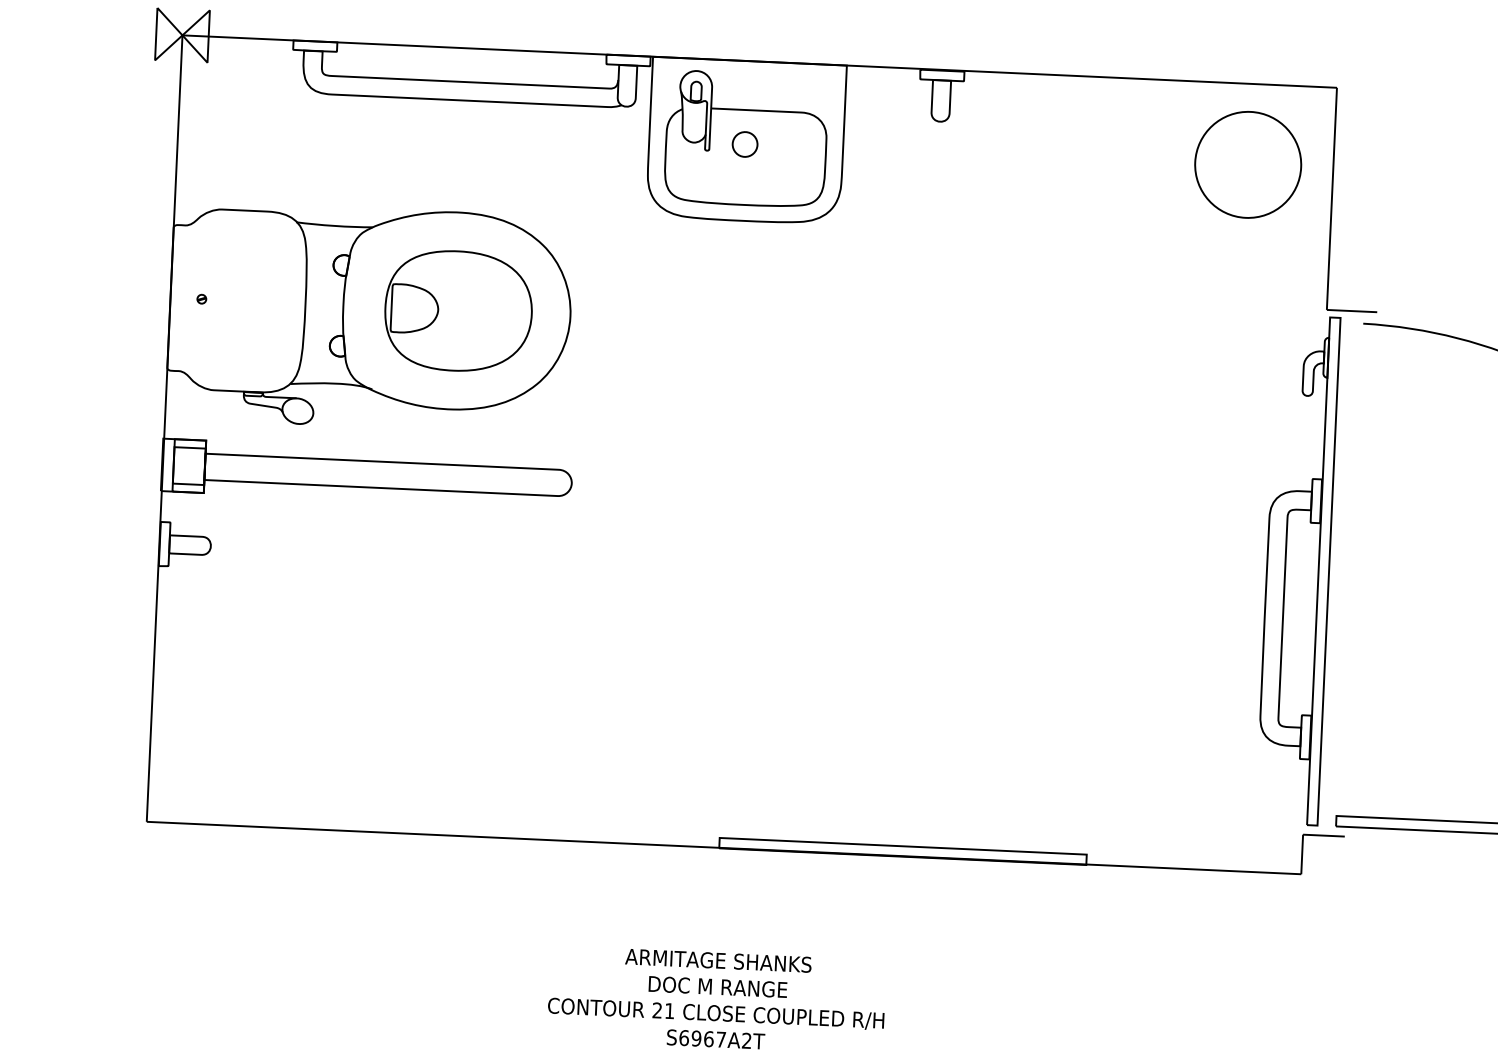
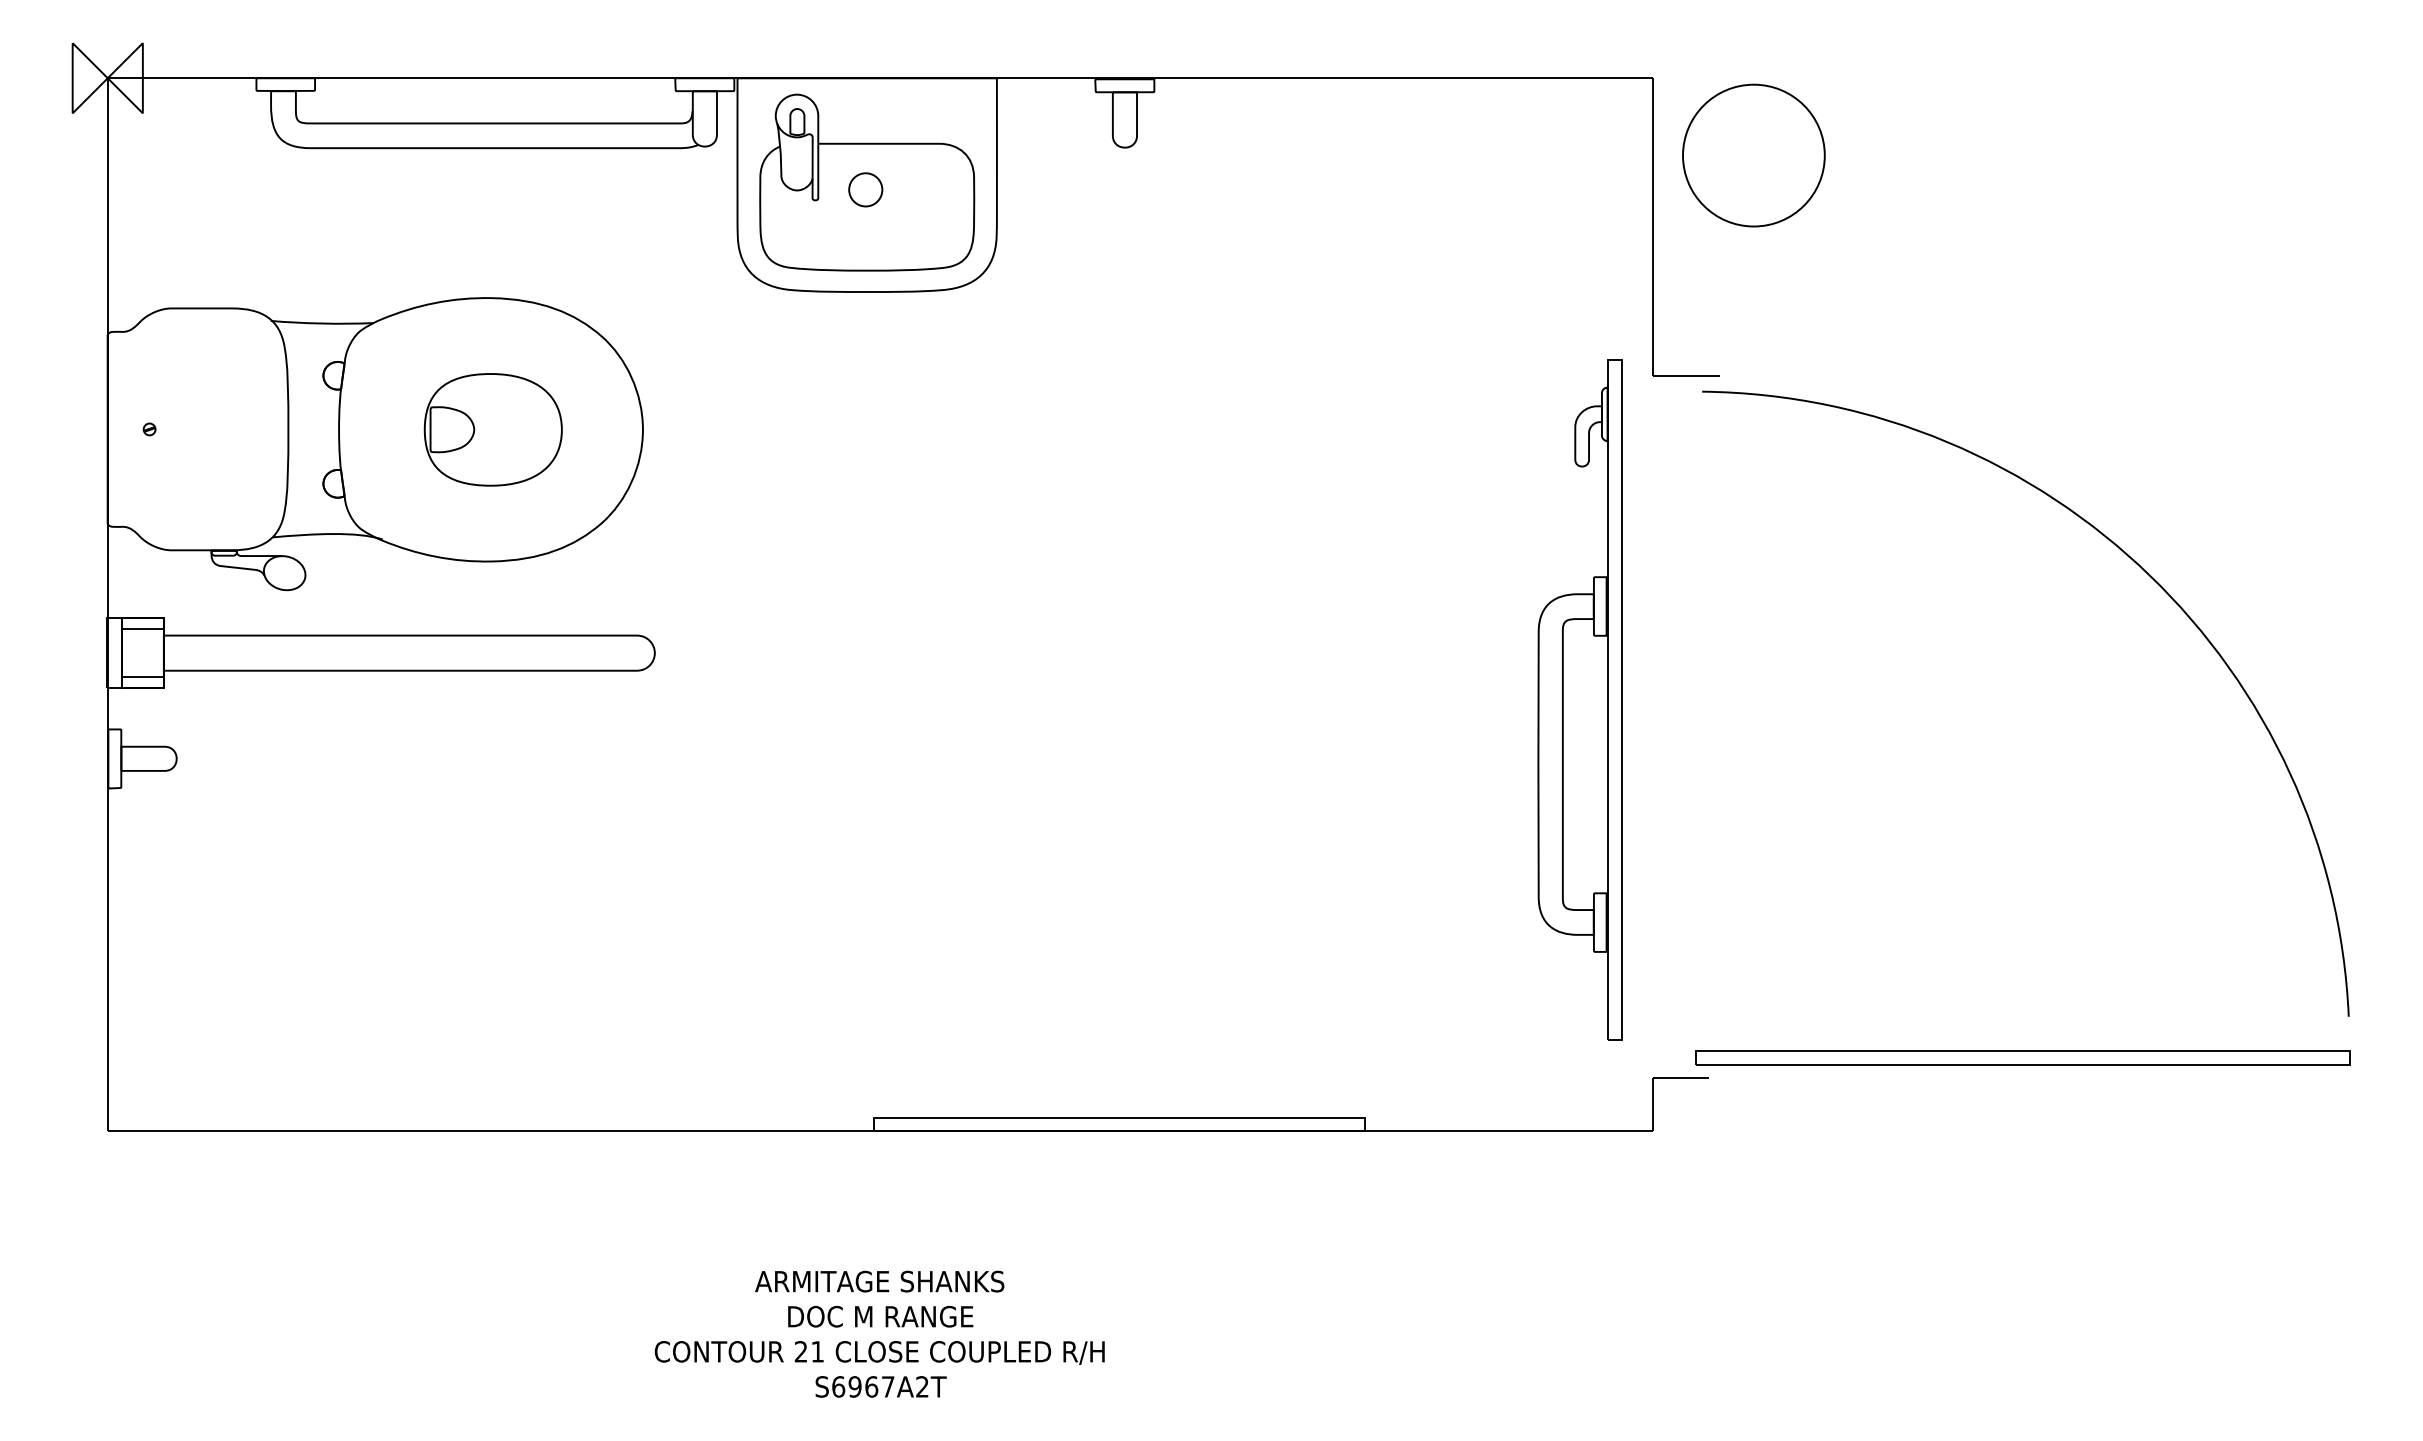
part: (1247, 164) -> (1753, 155), moved
part: (458, 310) -> (493, 429), size x0.7
part: (1297, 569) -> (1579, 699), moved

